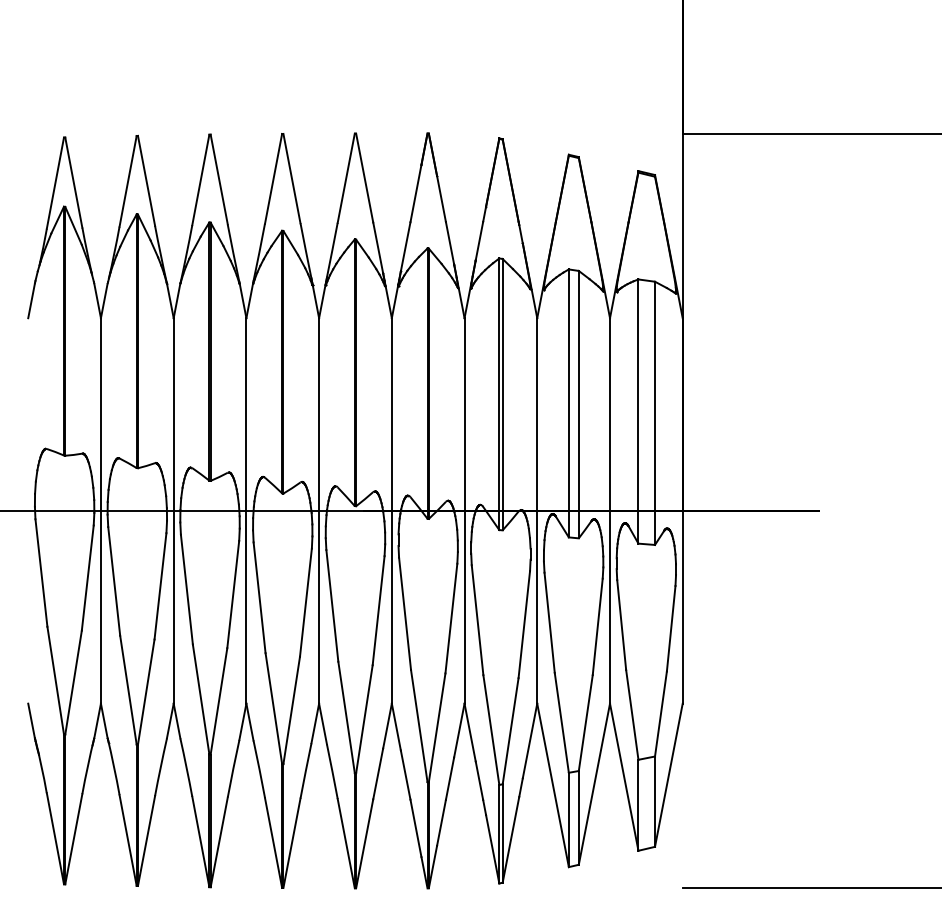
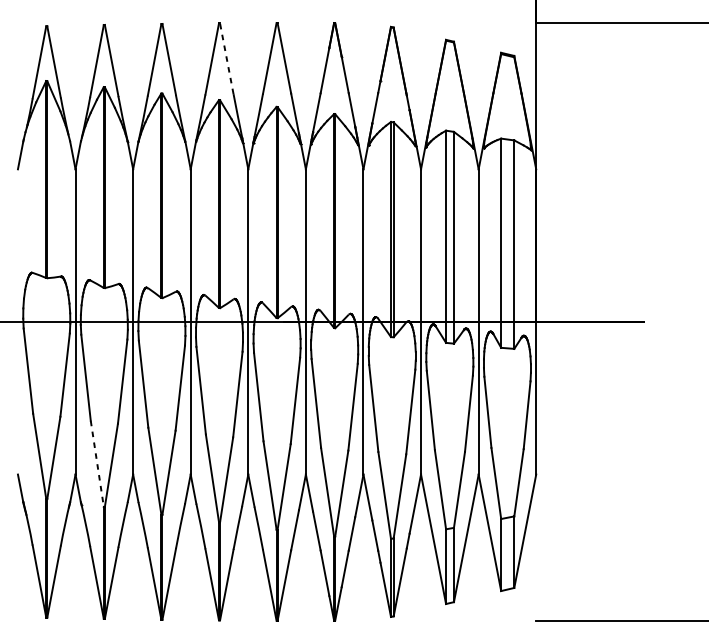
line: (291, 178) -> (226, 58), solid -> dashed
line: (128, 690) -> (97, 464), solid -> dashed

